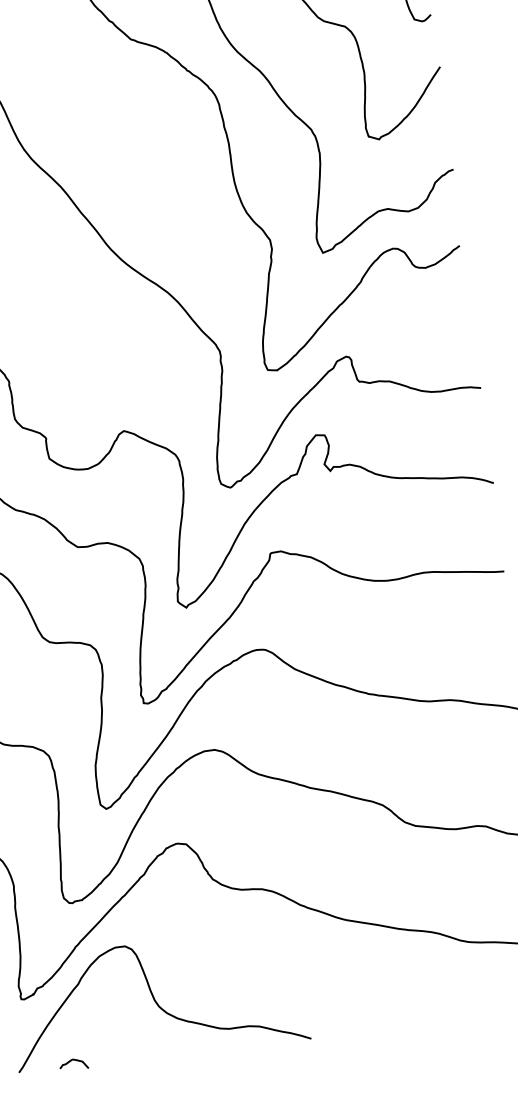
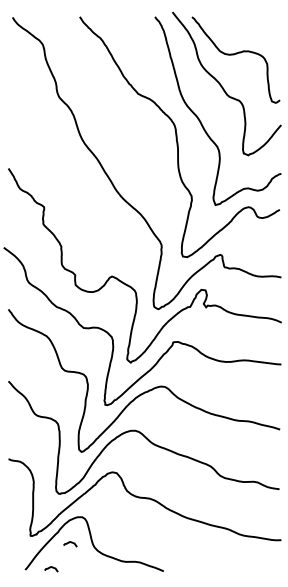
curve: (105, 1005) -> (69, 543), added

